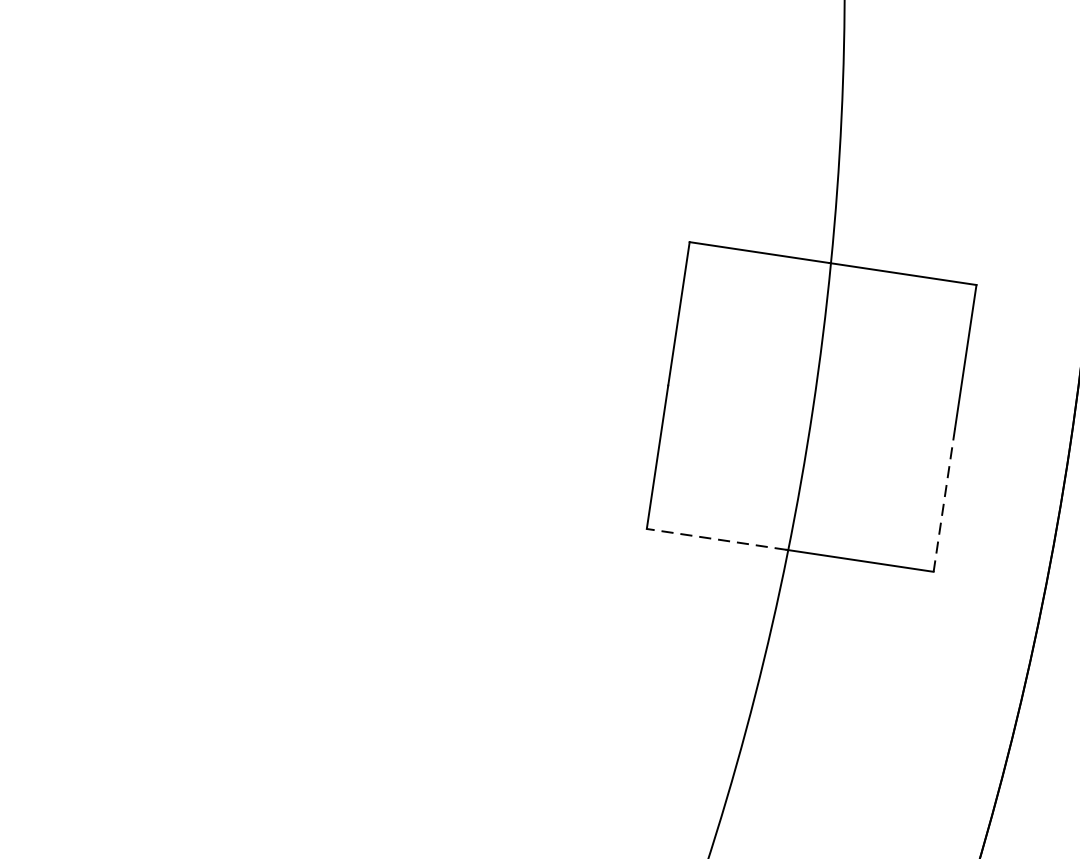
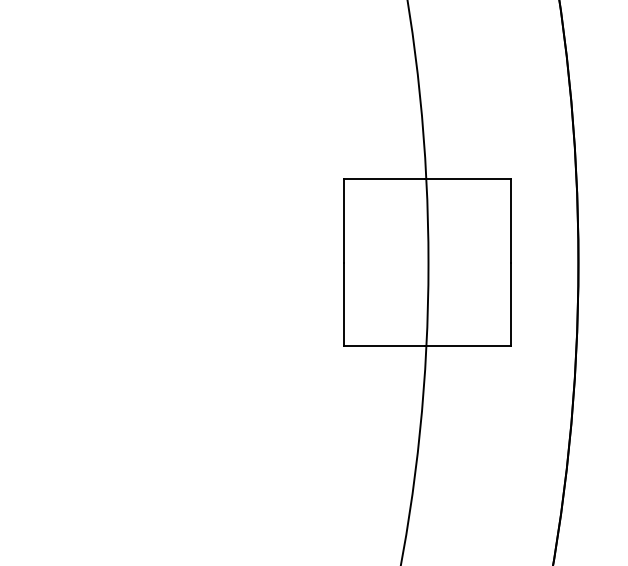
line: (944, 500) -> (511, 304), dashed -> solid
line: (716, 539) -> (384, 346), dashed -> solid

